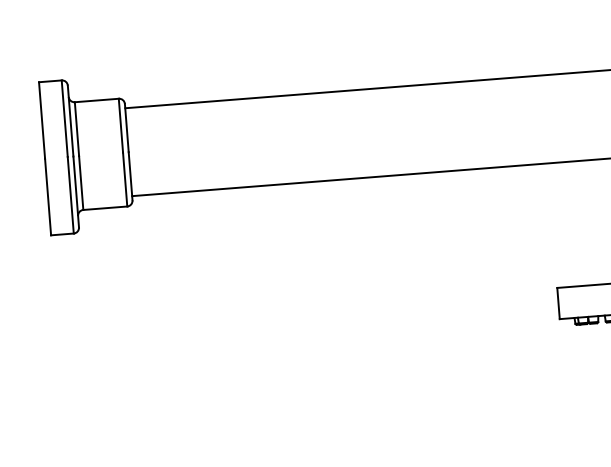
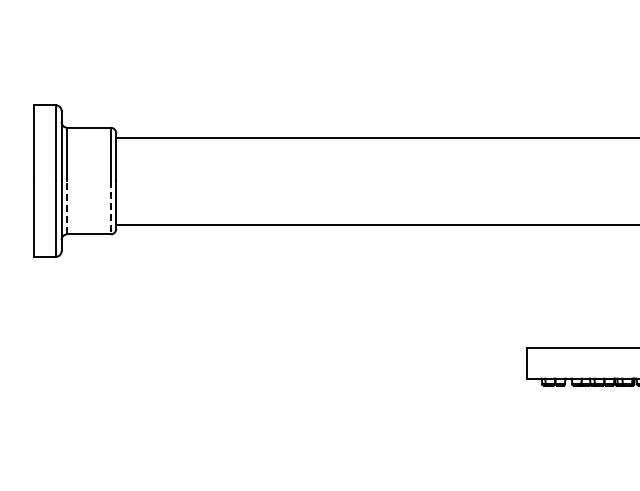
line: (124, 179) -> (110, 207), solid -> dashed
line: (81, 182) -> (67, 207), solid -> dashed

